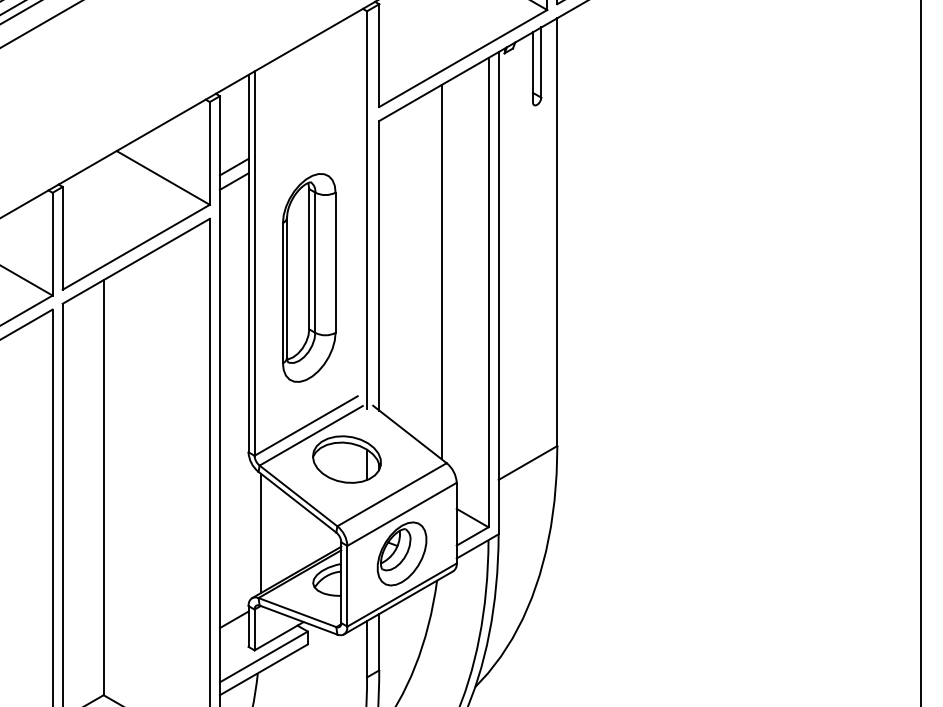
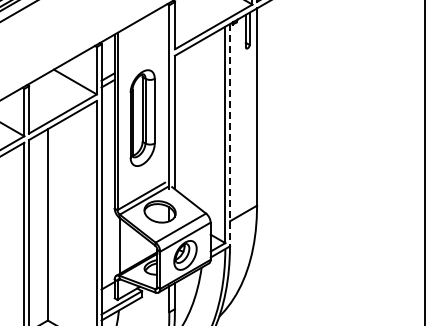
line: (441, 272) -> (203, 125), removed
part: (308, 276) -> (142, 117), moved
line: (499, 293) -> (230, 135), solid -> dashed

